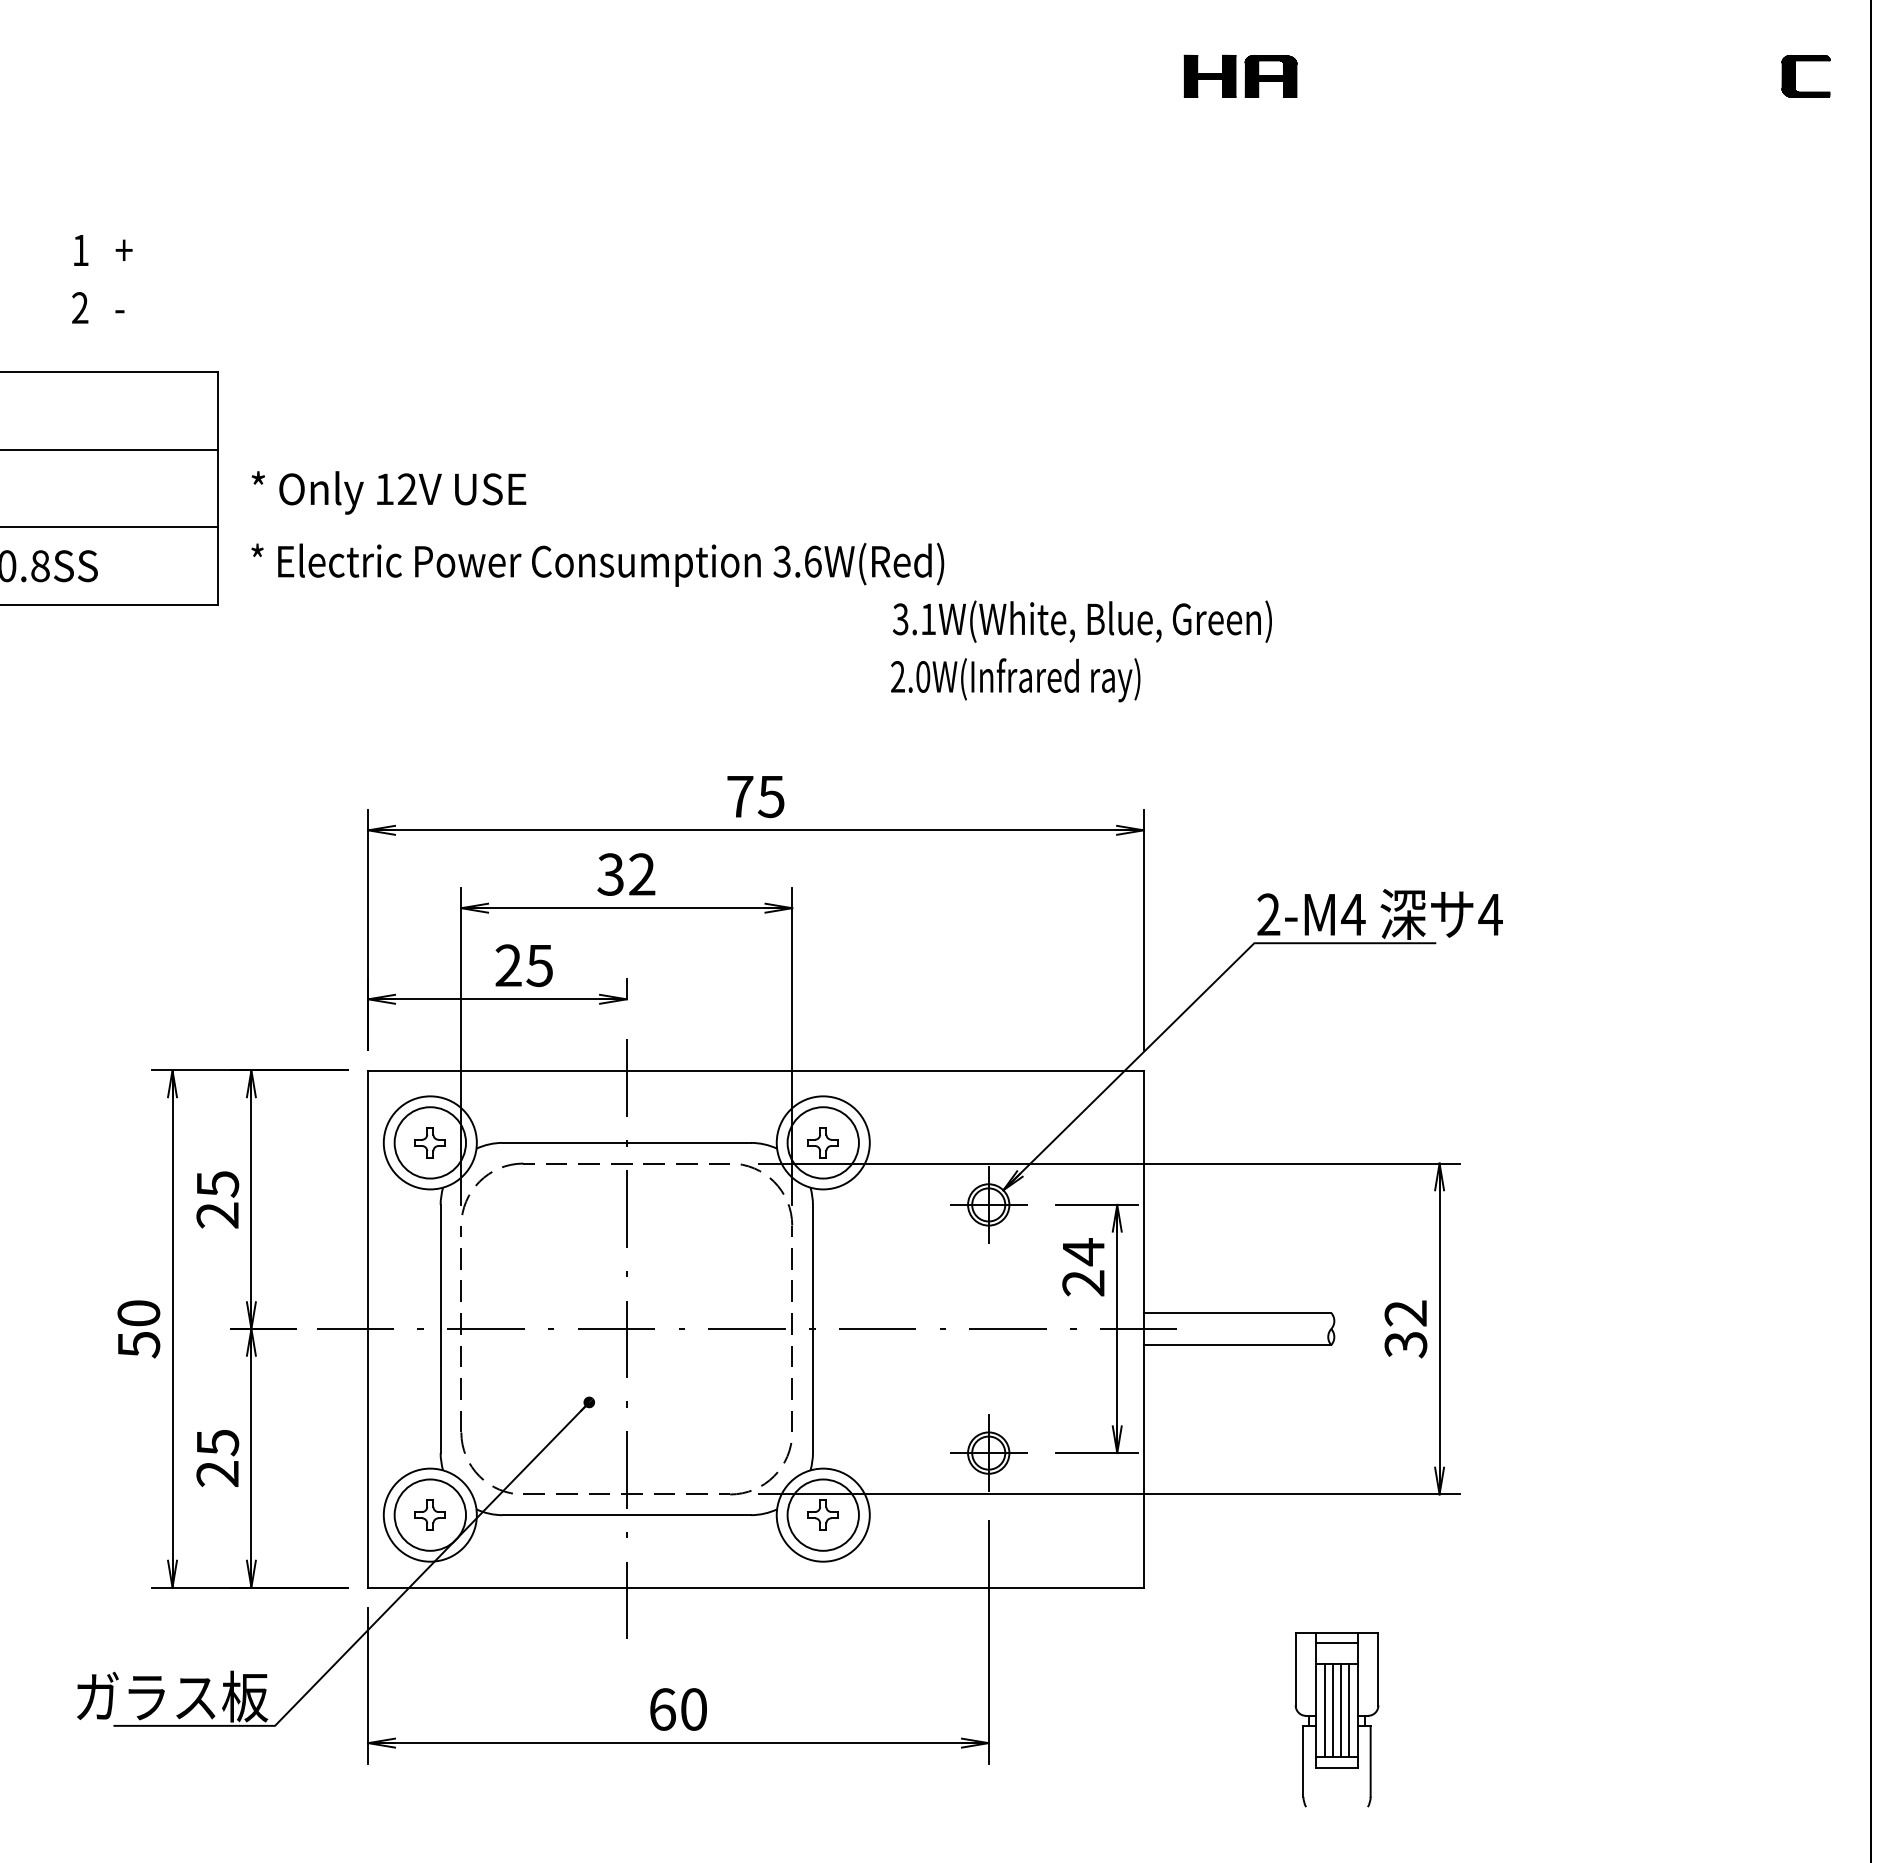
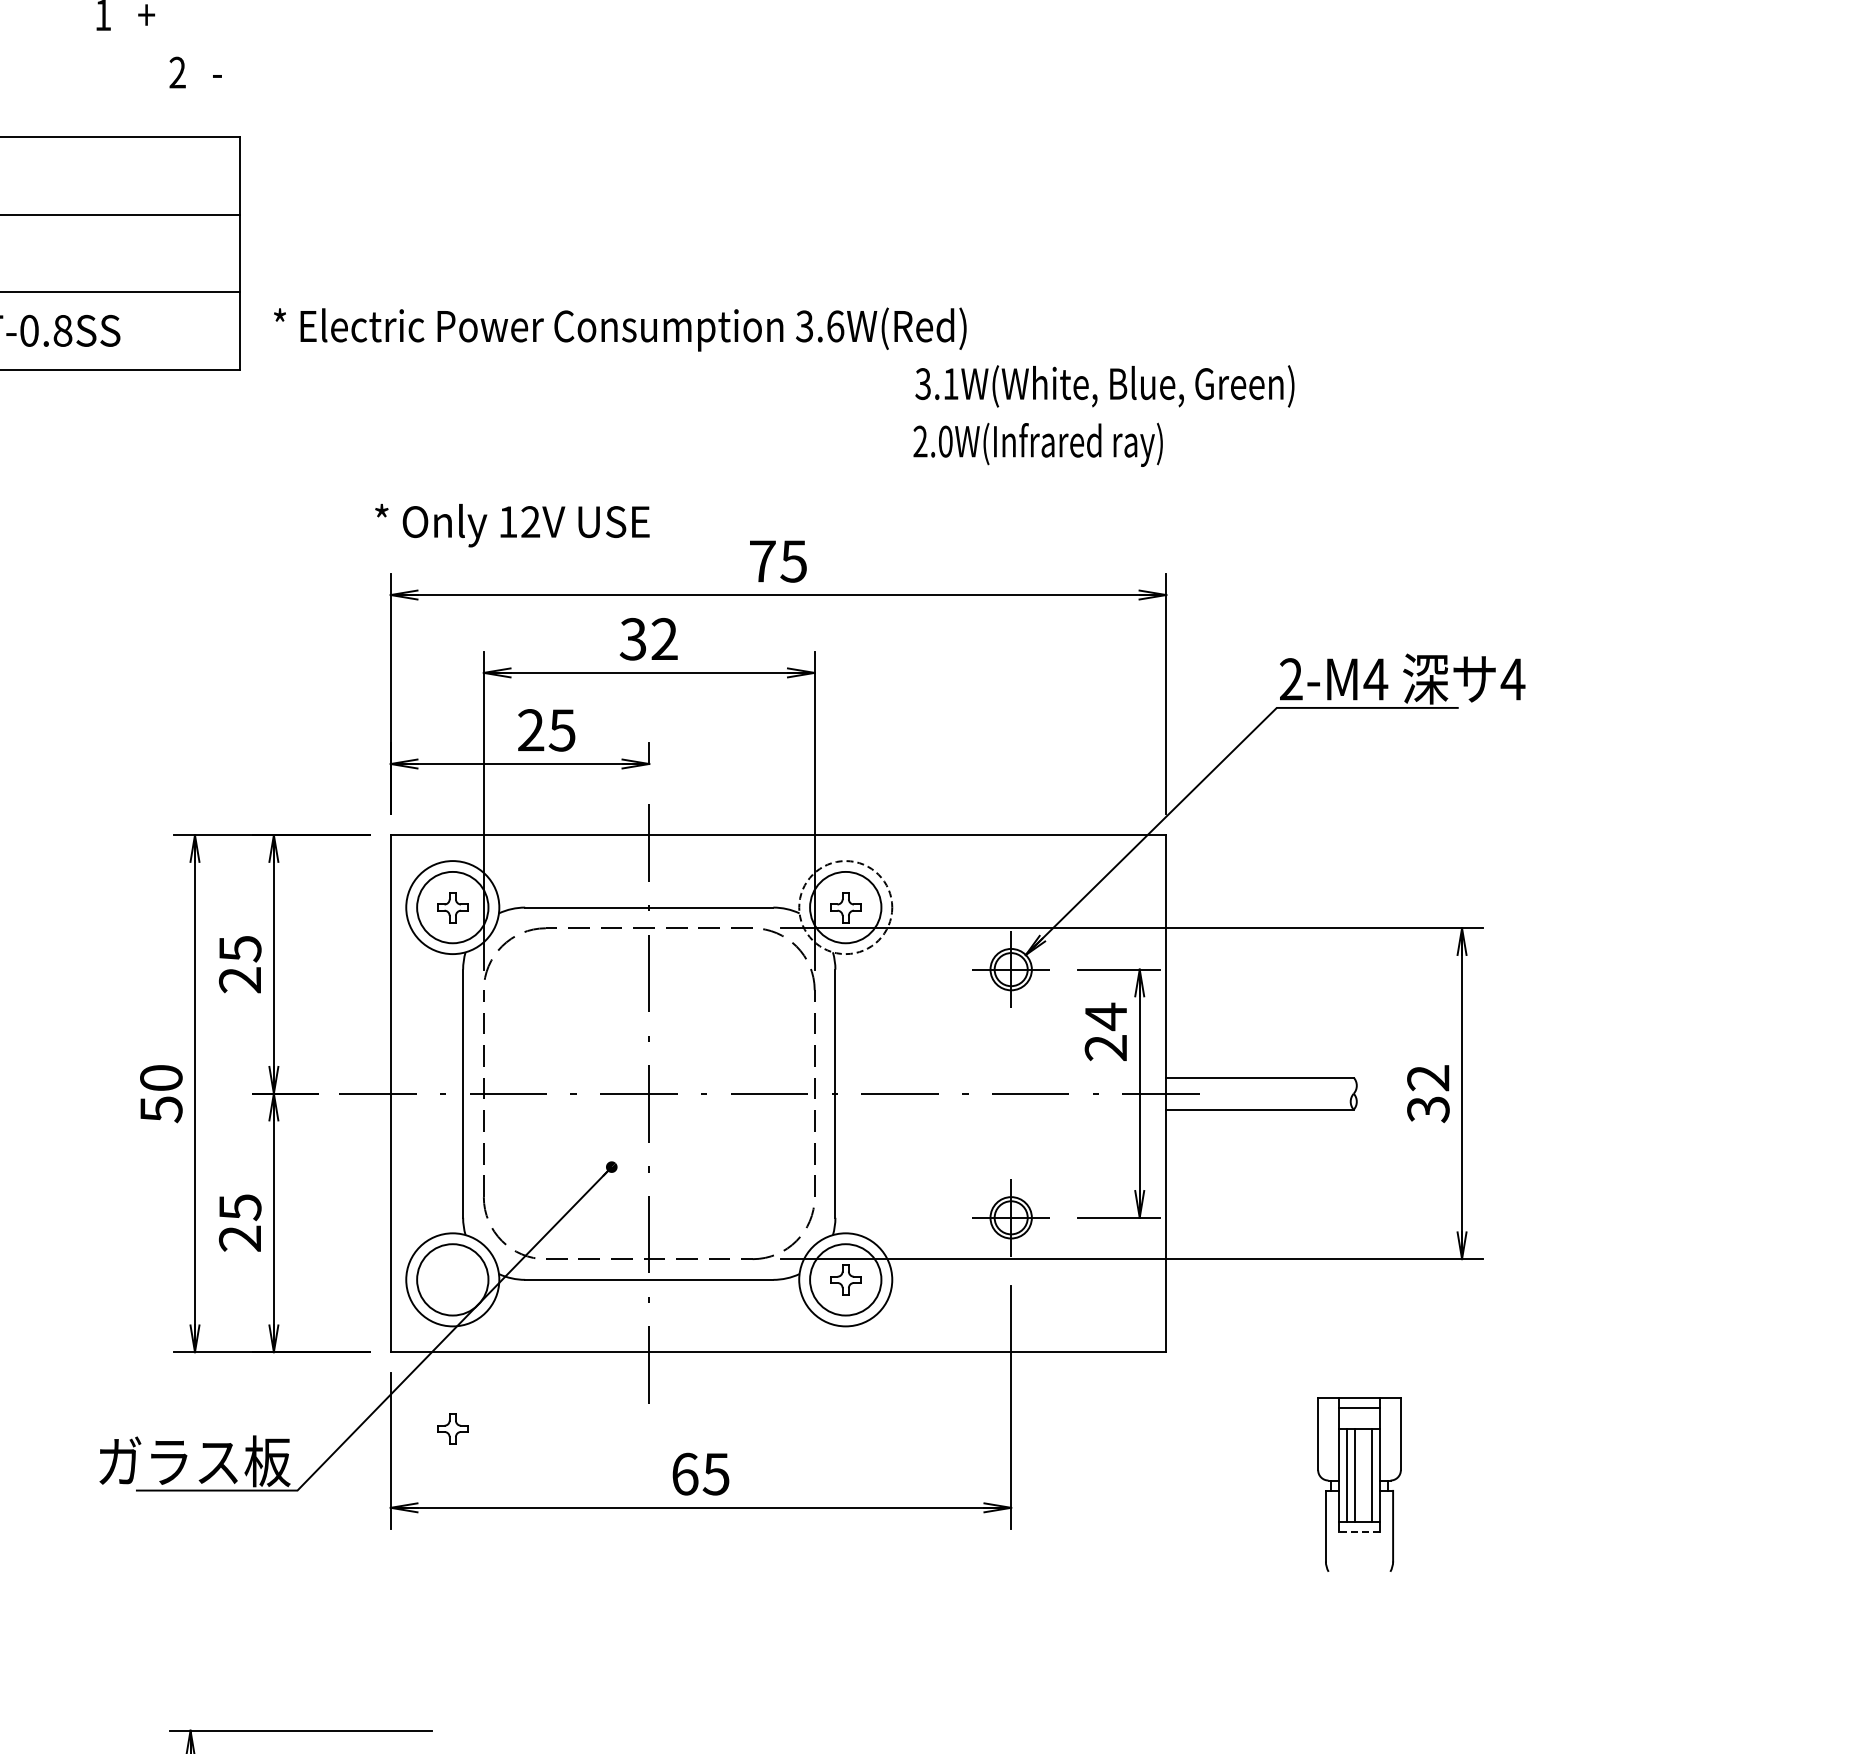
text: (98, 307) -> (195, 72), moved
text: (388, 492) -> (511, 525), moved
circle: (822, 1142) -> (844, 907), solid -> dashed
part: (429, 1514) -> (451, 1428), moved
text: (693, 1709) -> (715, 1474), 60 -> 65
line: (1341, 1710) -> (1363, 1475), removed
line: (1337, 1767) -> (1359, 1532), solid -> dashed

